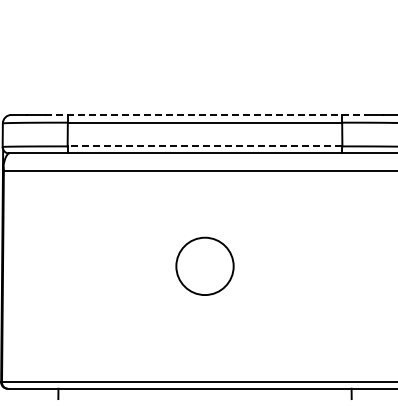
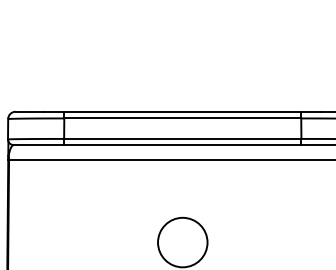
line: (205, 114) -> (183, 111), dashed -> solid
line: (204, 146) -> (182, 139), dashed -> solid

